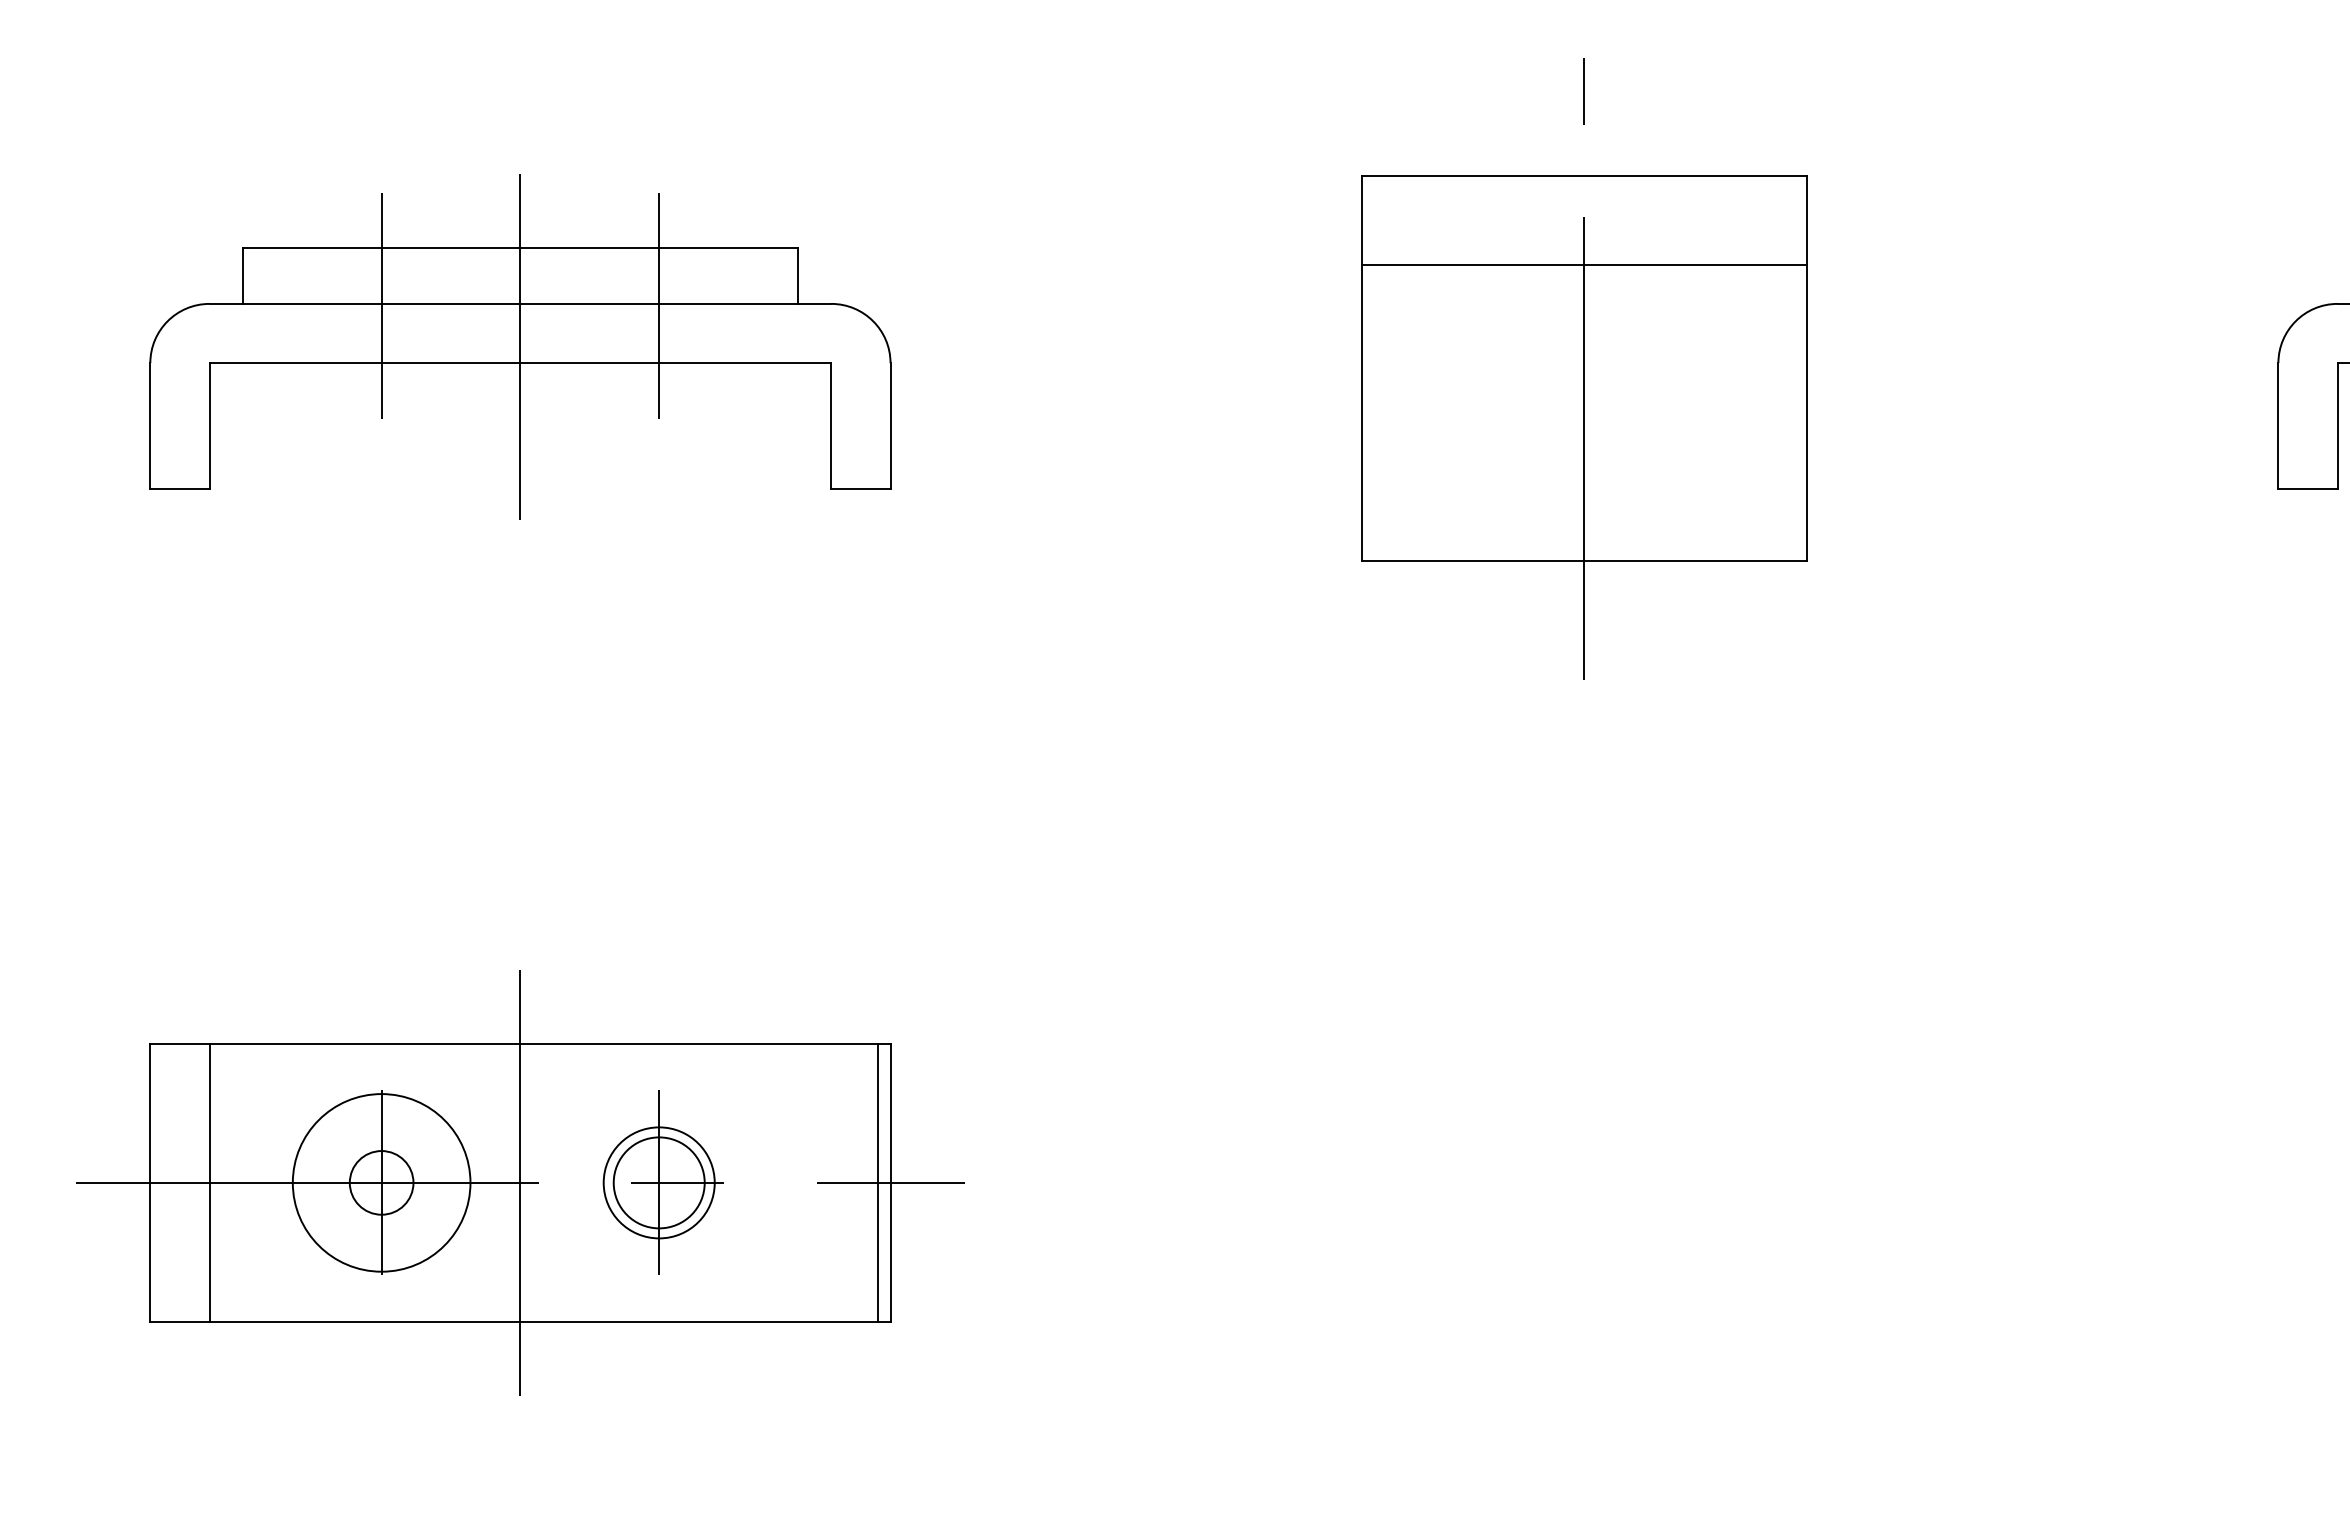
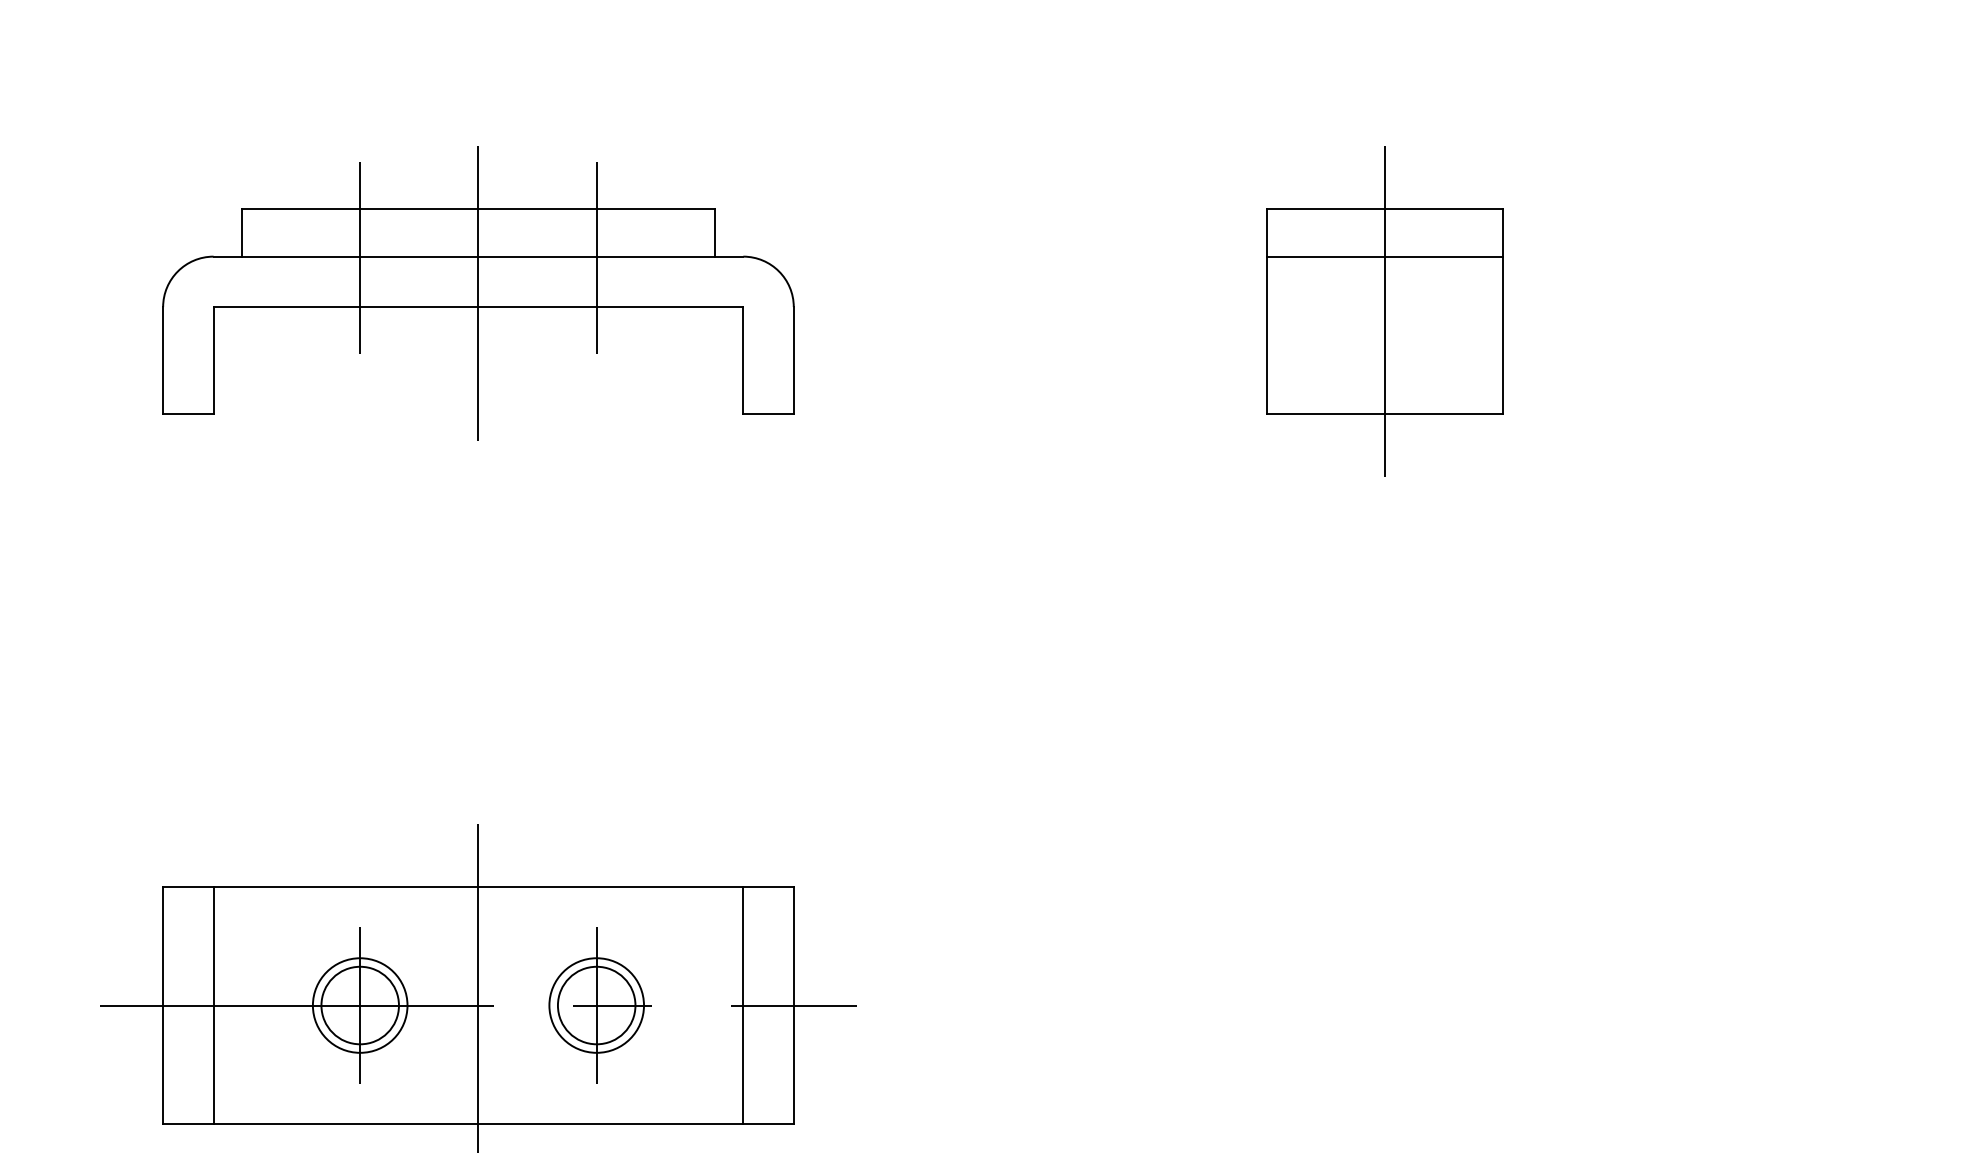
part: (1584, 368) -> (1385, 311), size x0.62
circle: (381, 1182) -> (360, 1005), size x0.62
circle: (381, 1182) -> (360, 1005), size x1.43
line: (878, 1182) -> (743, 1005), moved

